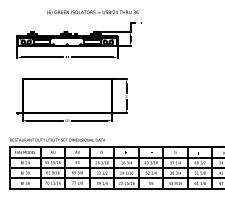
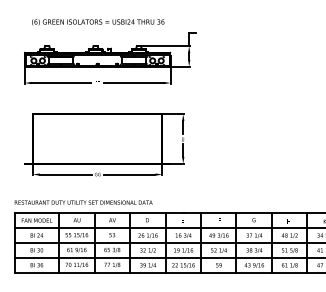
text: (92, 12) -> (97, 22), moved

